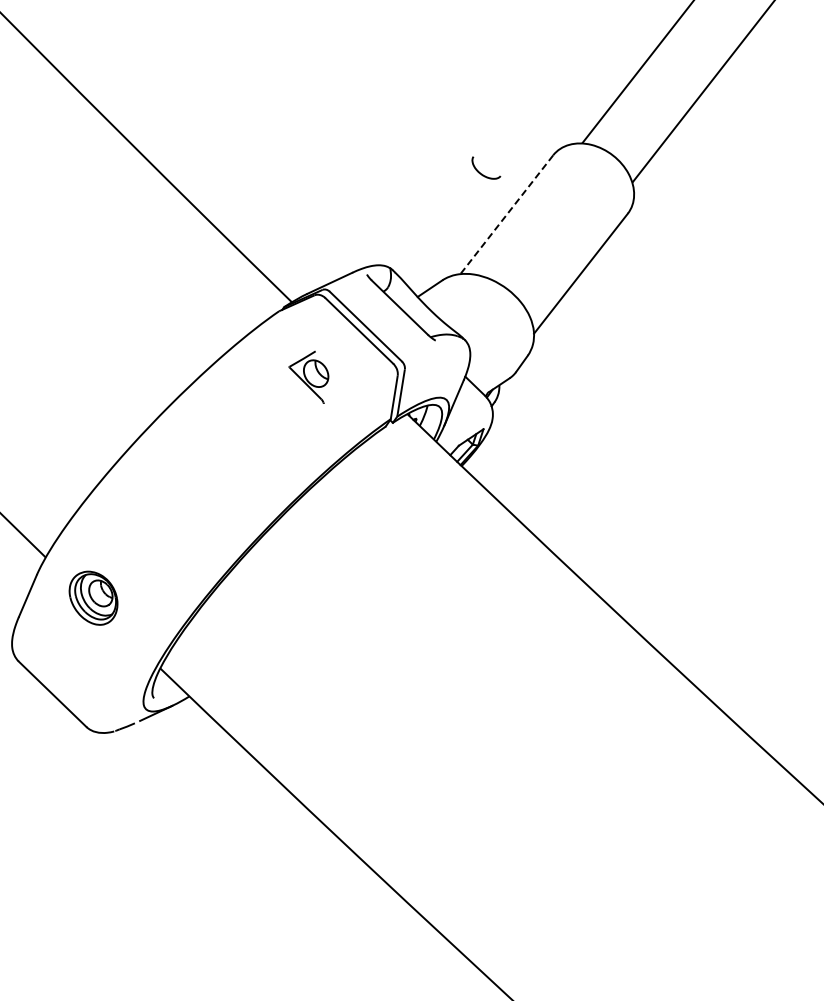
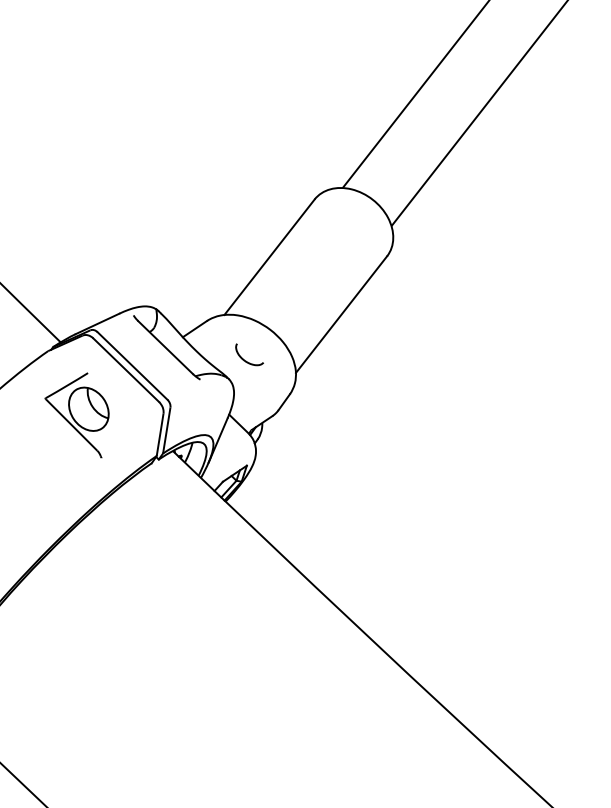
curve: (482, 173) -> (245, 360), moved
line: (506, 215) -> (269, 258), dashed -> solid
part: (308, 377) -> (76, 415), size x1.67

